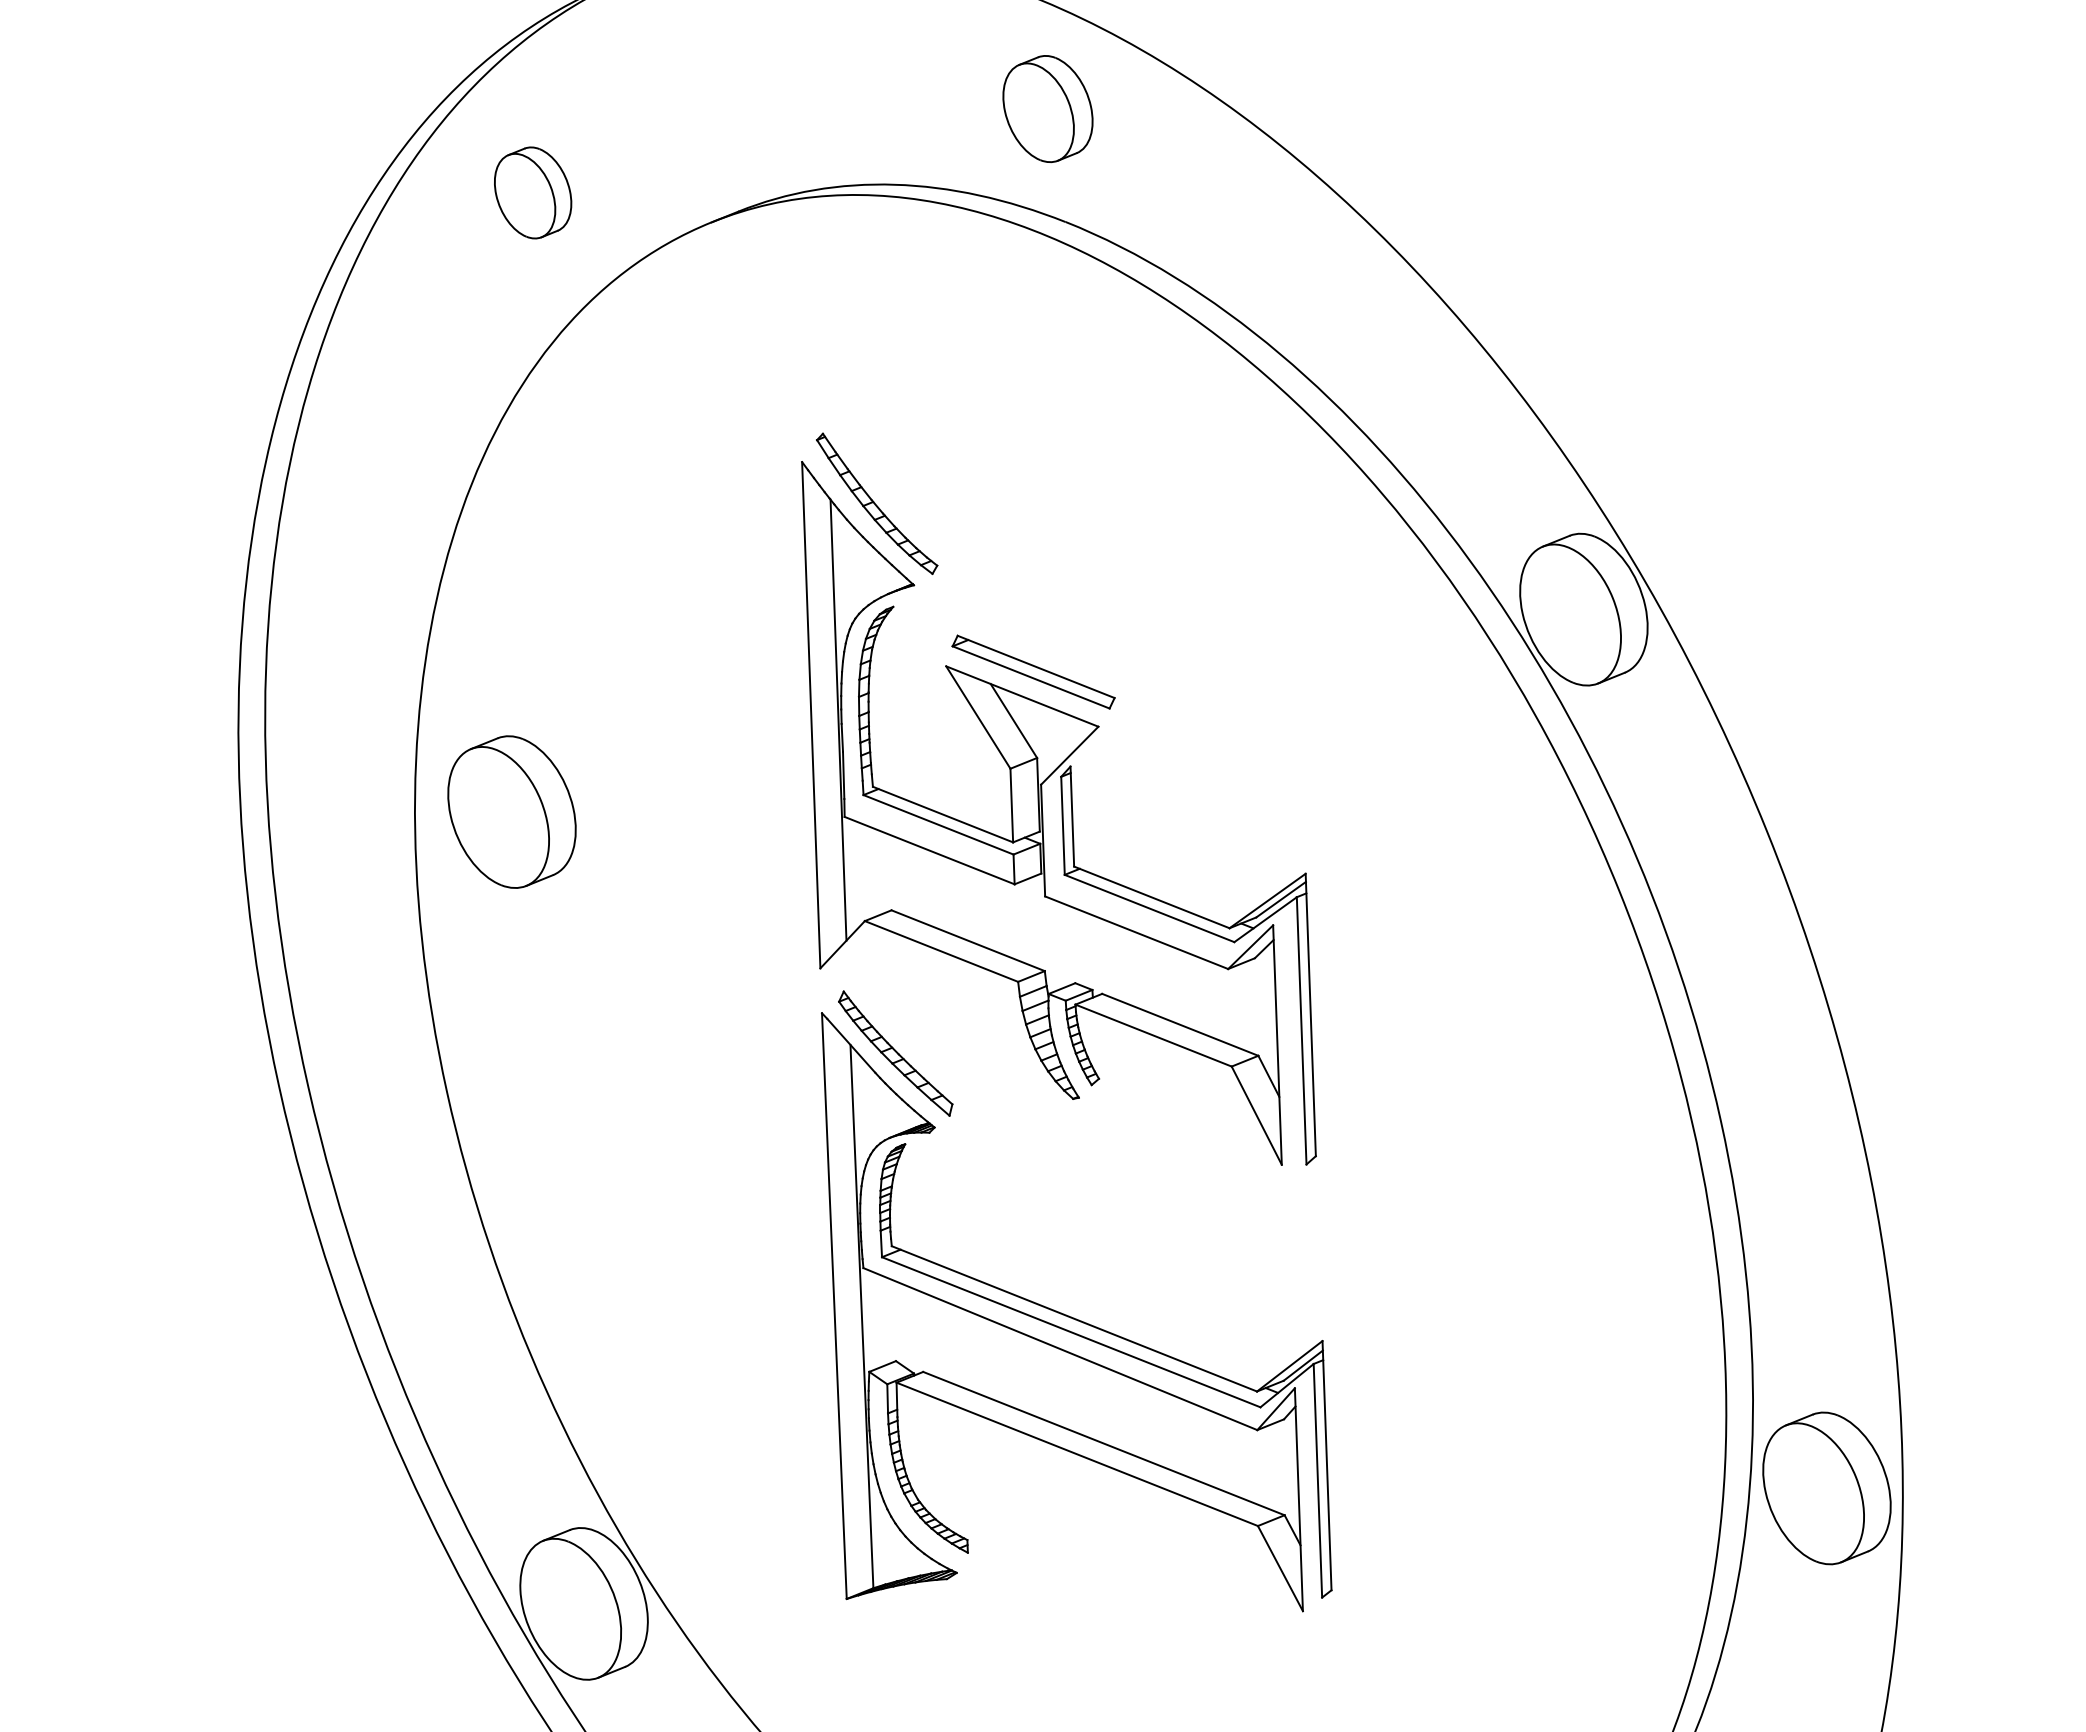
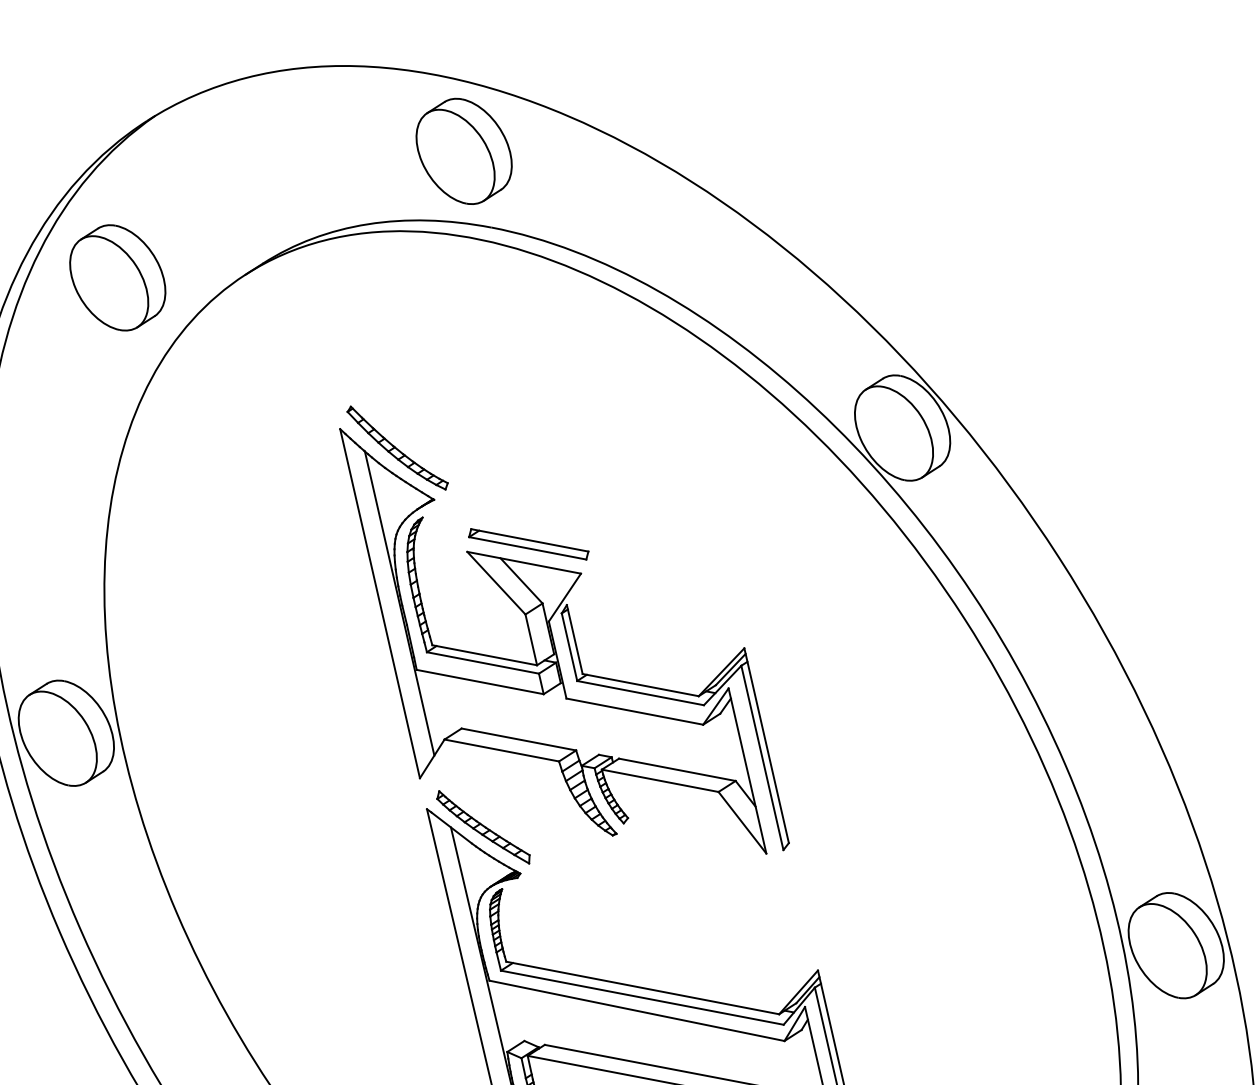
part: (1047, 108) -> (463, 151), size x1.43
part: (532, 192) -> (117, 277), size x1.67
part: (511, 811) -> (65, 732), moved
part: (1826, 1488) -> (1175, 945), moved

